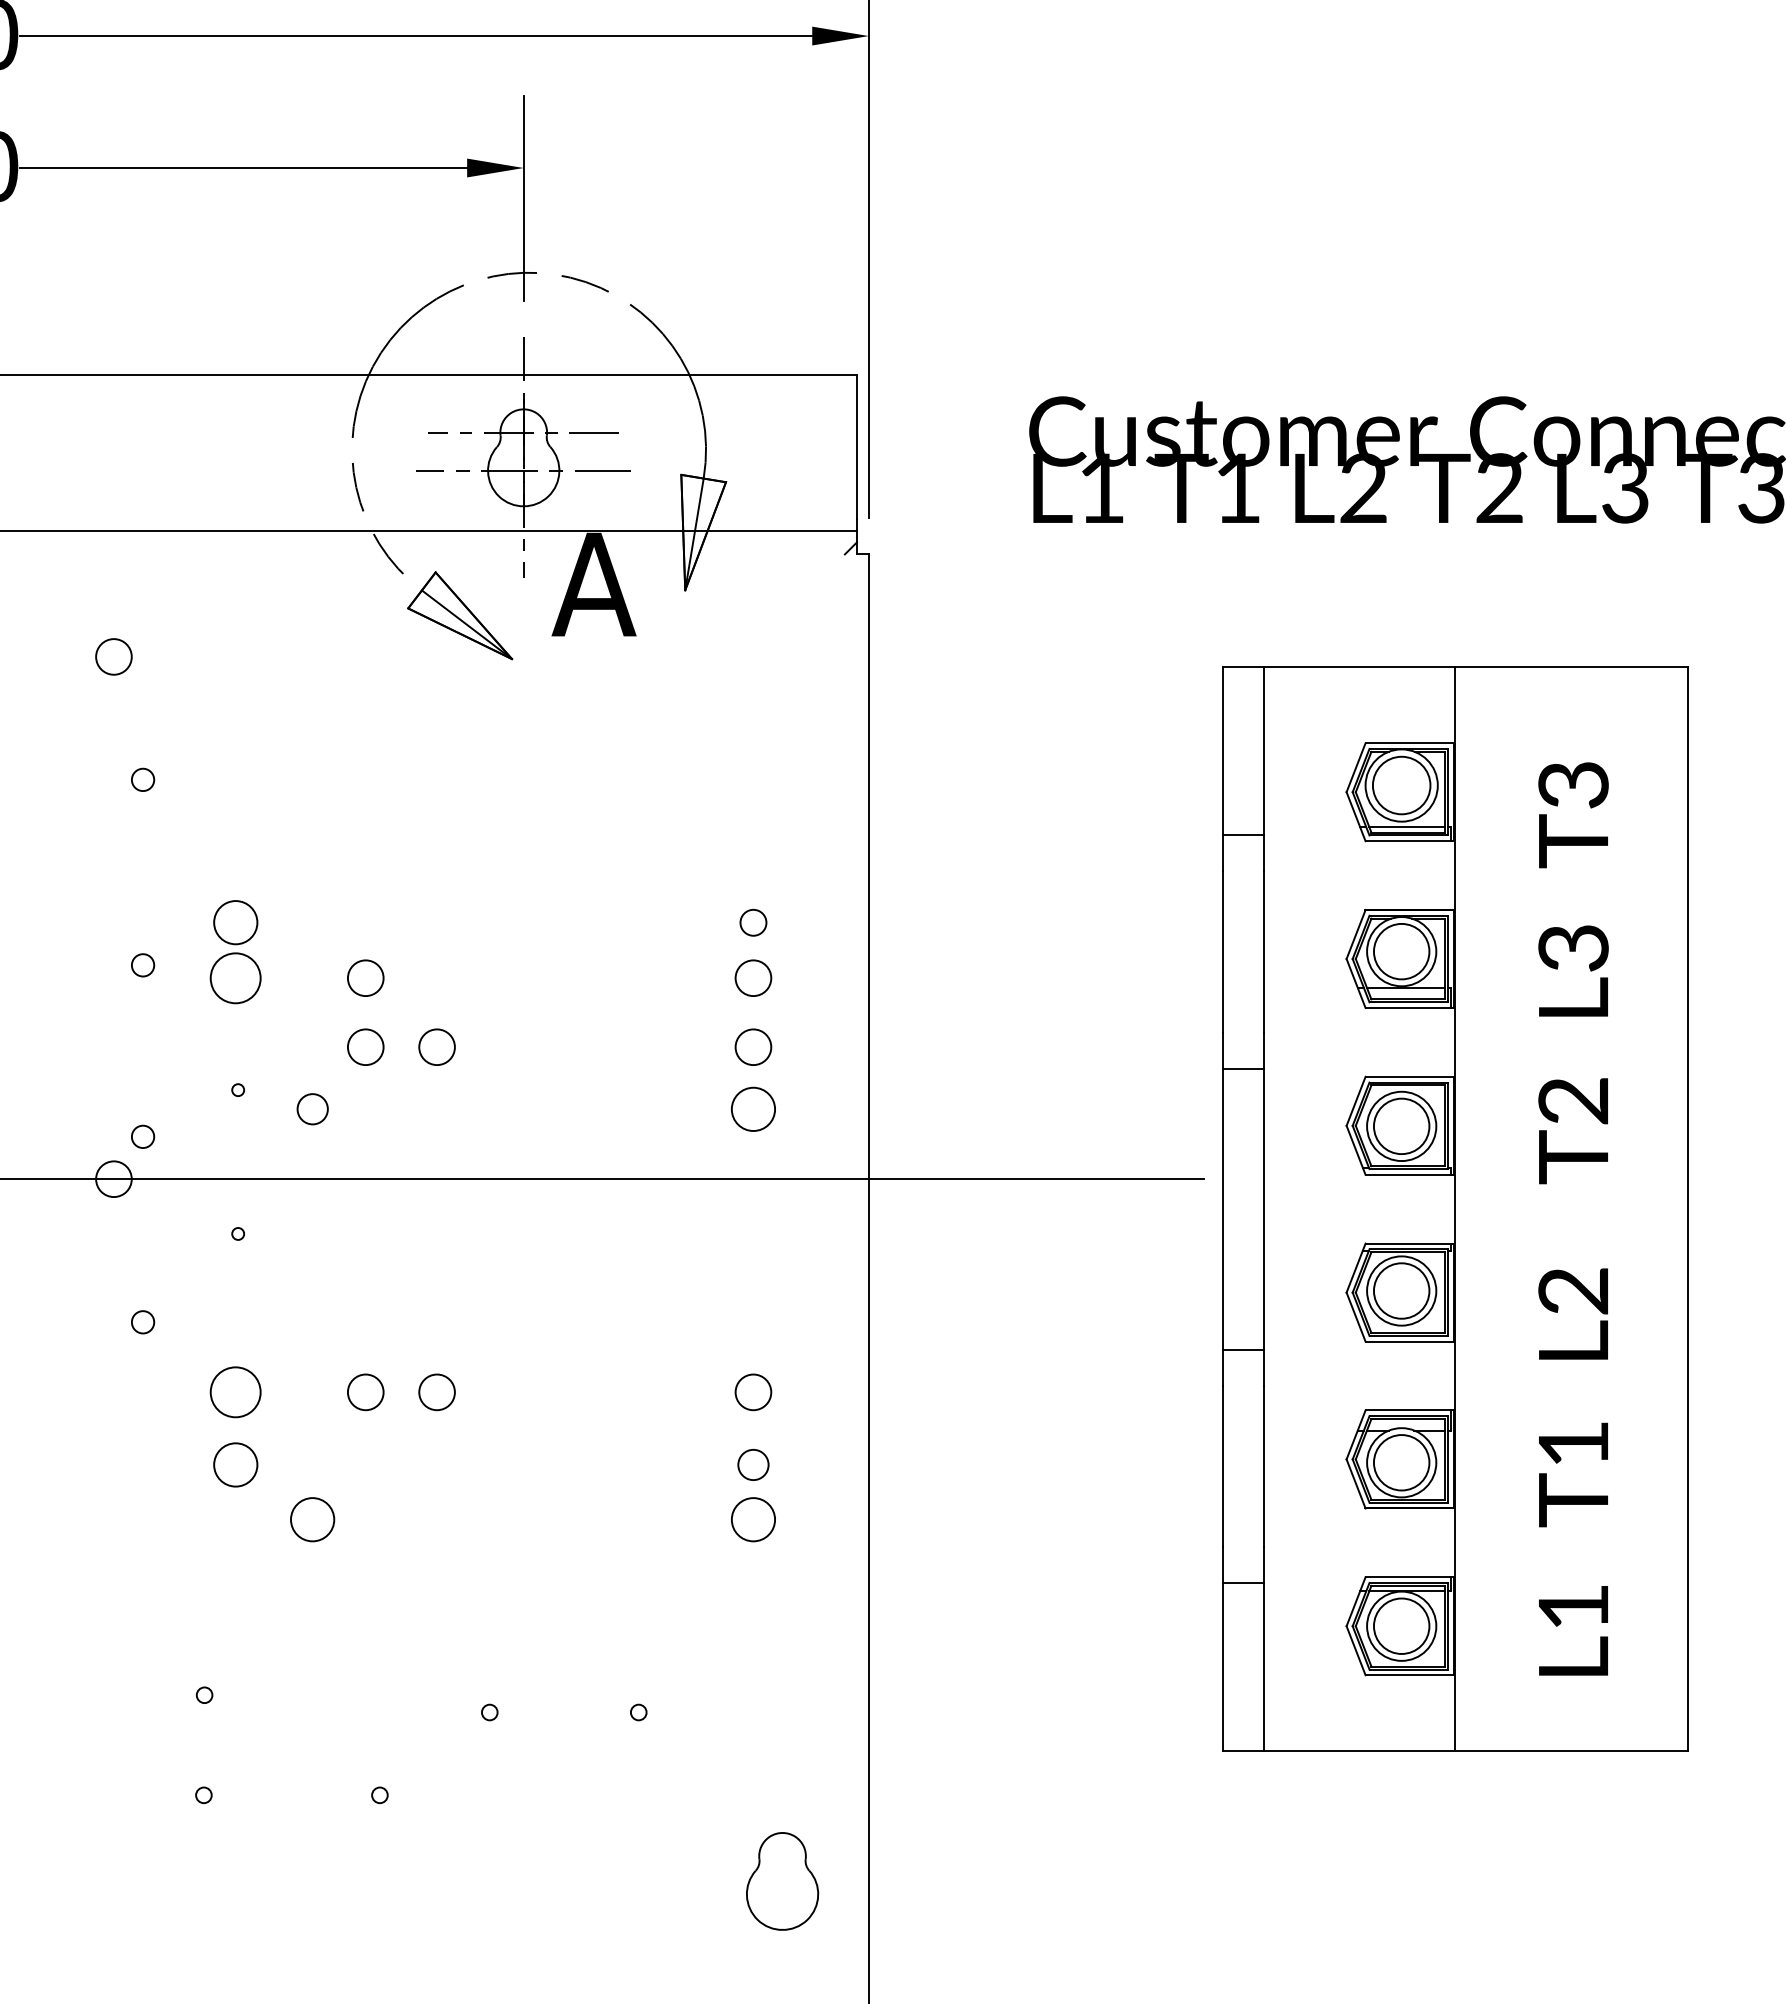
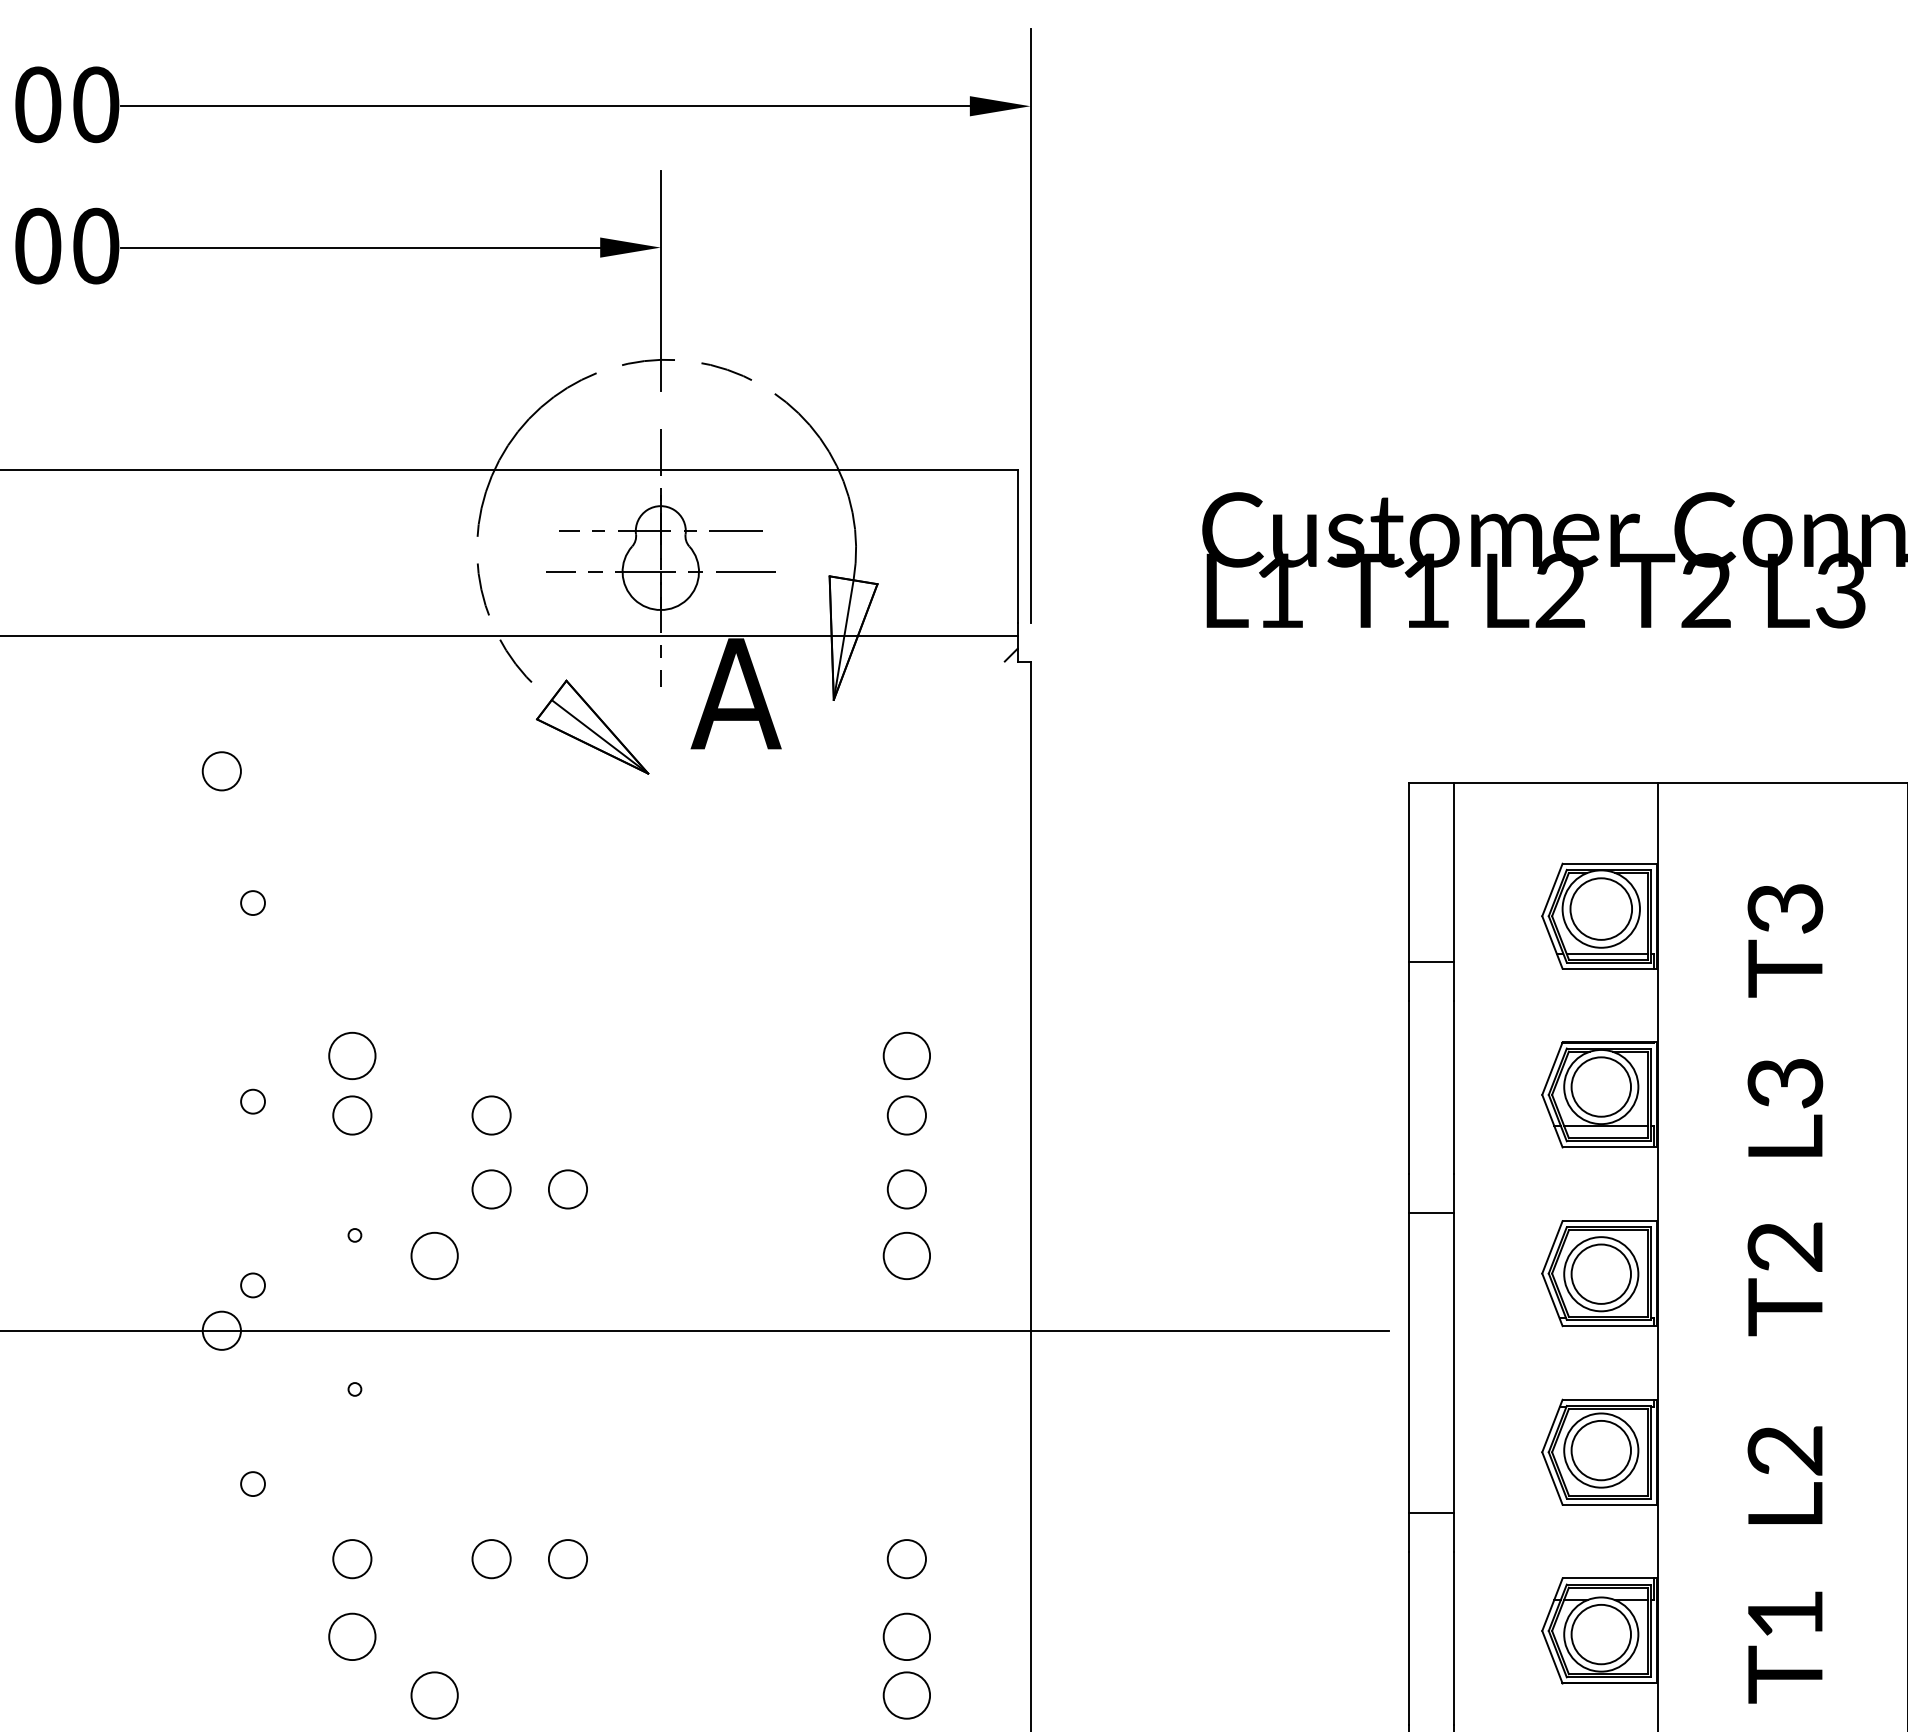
circle: (753, 922) -> (906, 1055), size x1.67
circle: (235, 977) -> (352, 1114), size x0.71
circle: (312, 1108) -> (434, 1255), size x1.43
circle: (235, 1392) -> (352, 1559), size x0.71
circle: (753, 1464) -> (906, 1636), size x1.43

